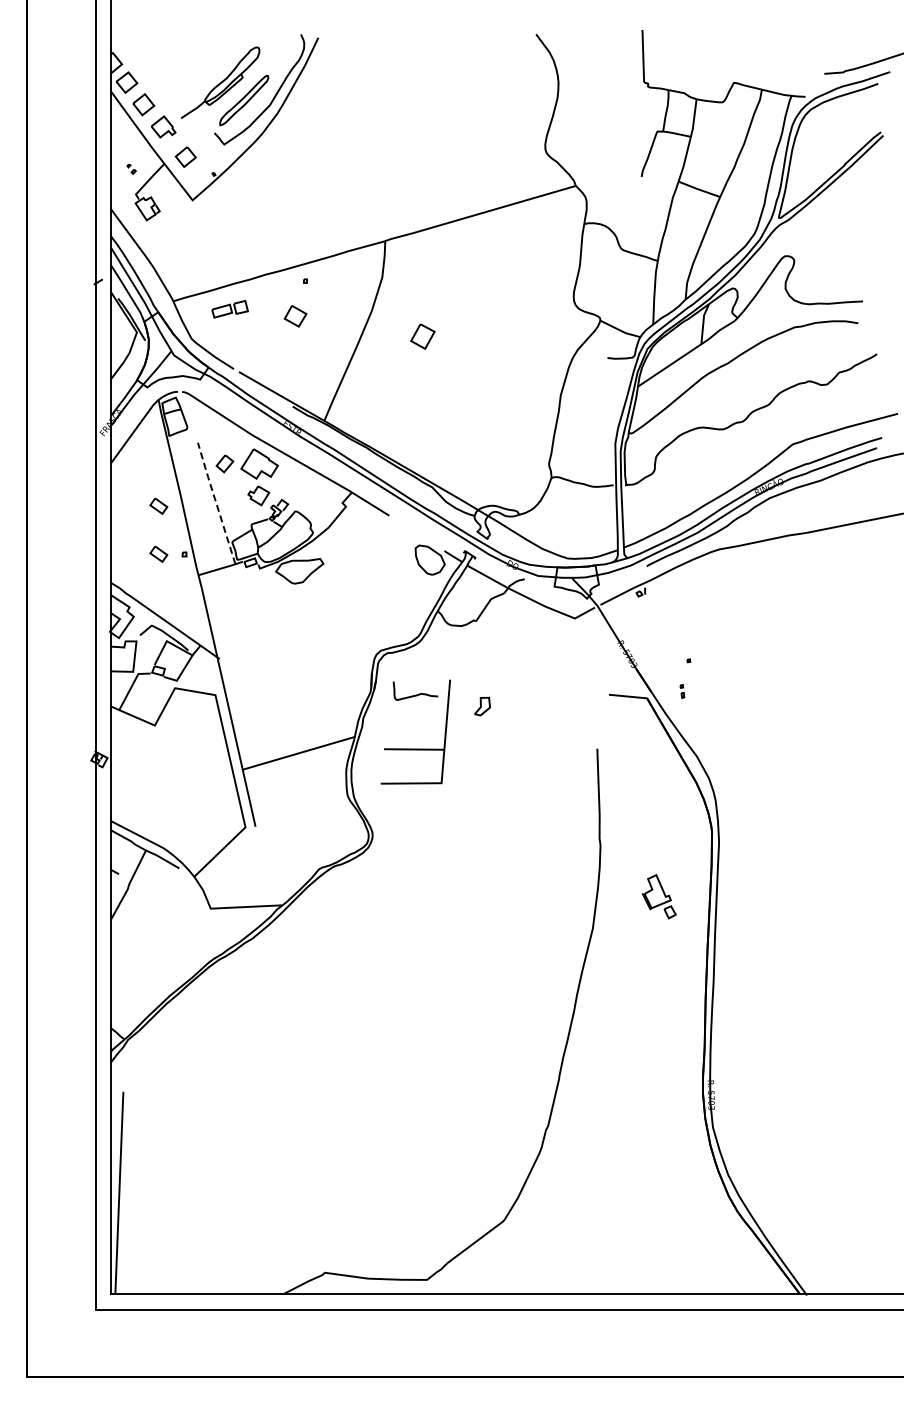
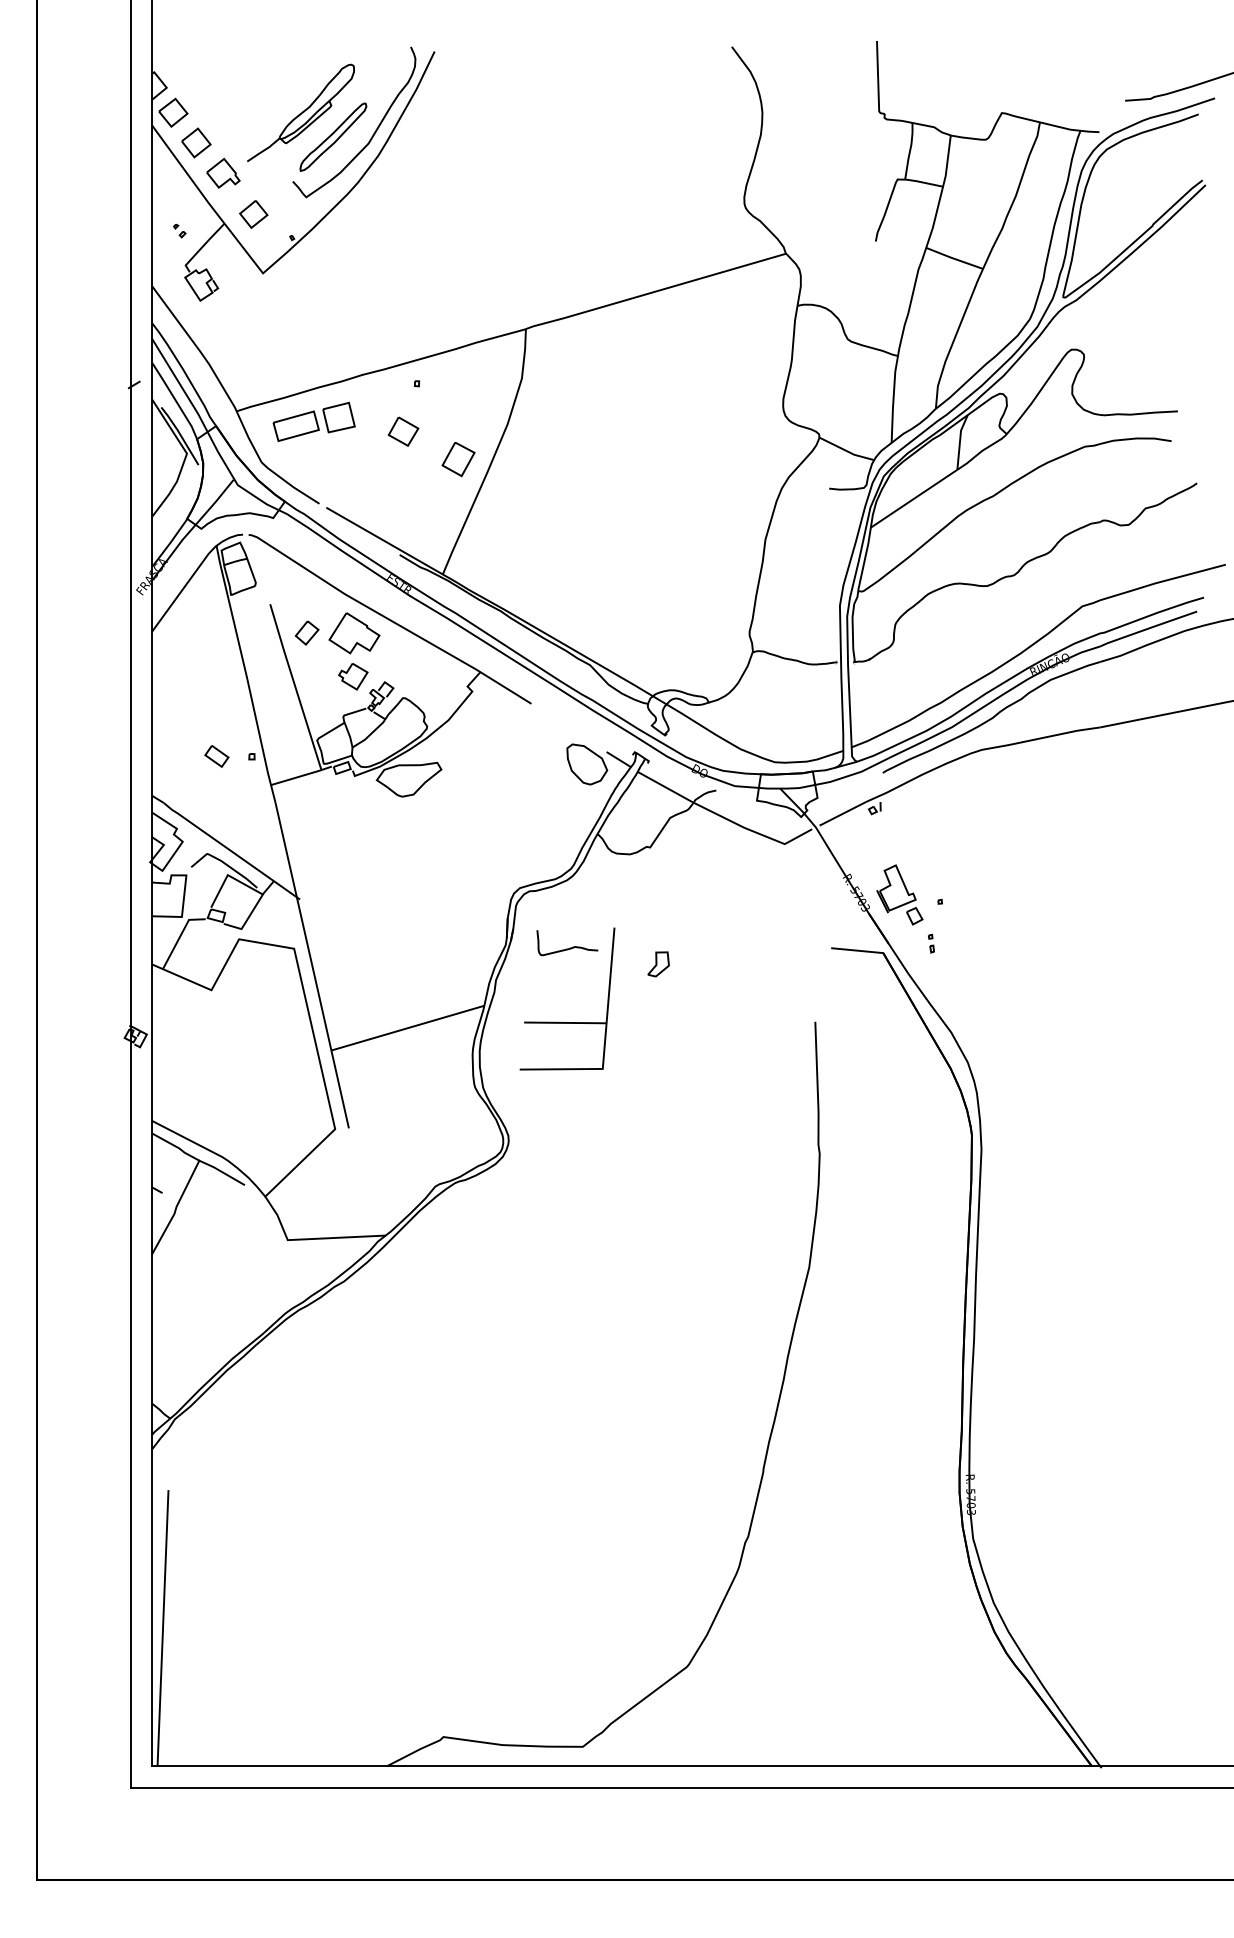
part: (229, 309) -> (313, 422), size x1.67
part: (422, 336) -> (458, 459), moved
line: (216, 502) -> (295, 685), dashed -> solid
part: (158, 505) -> (216, 689), removed
part: (659, 896) -> (900, 894), moved

